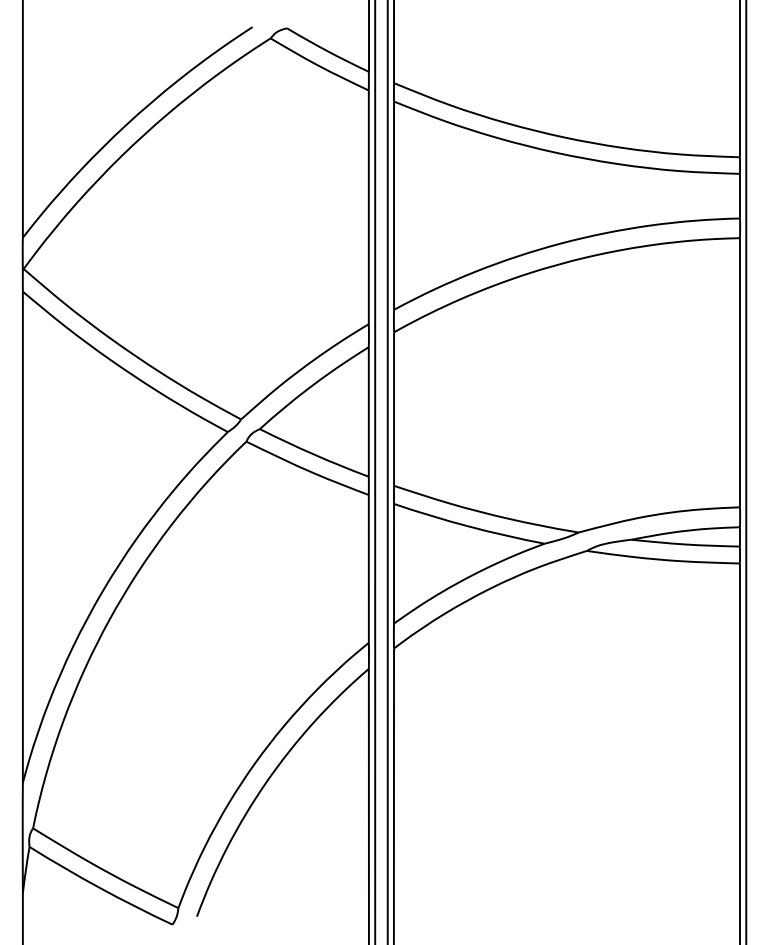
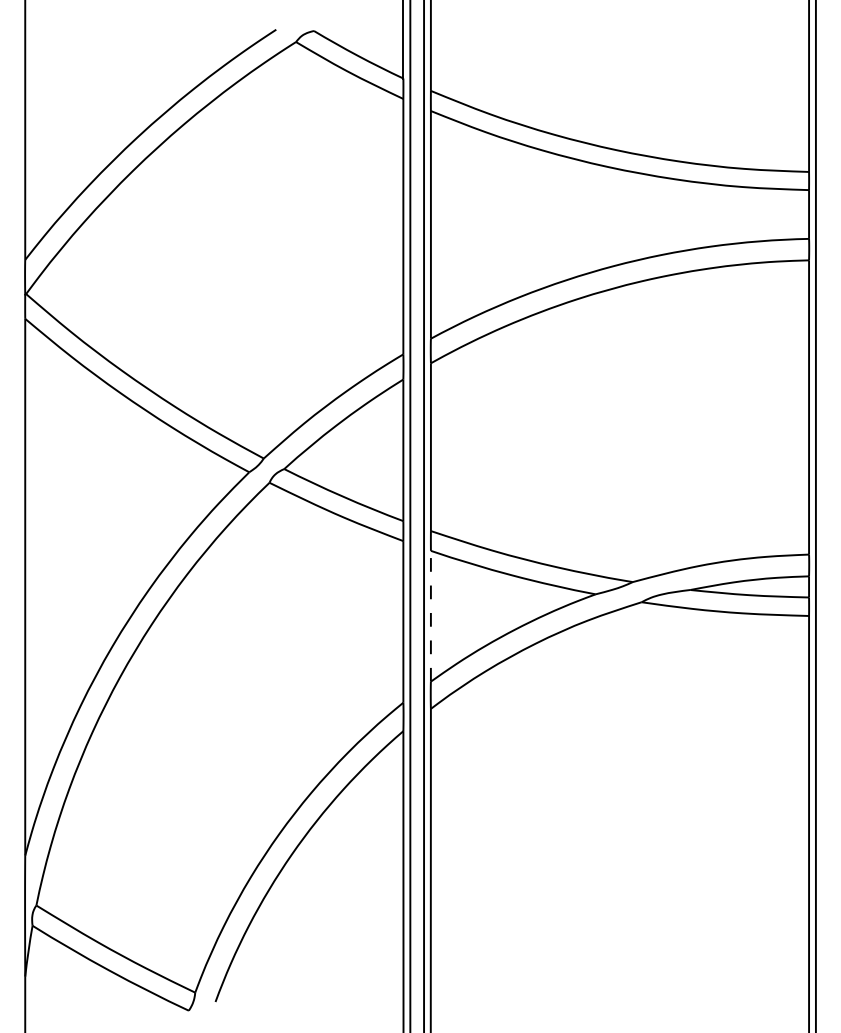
line: (393, 563) -> (430, 615), solid -> dashed

